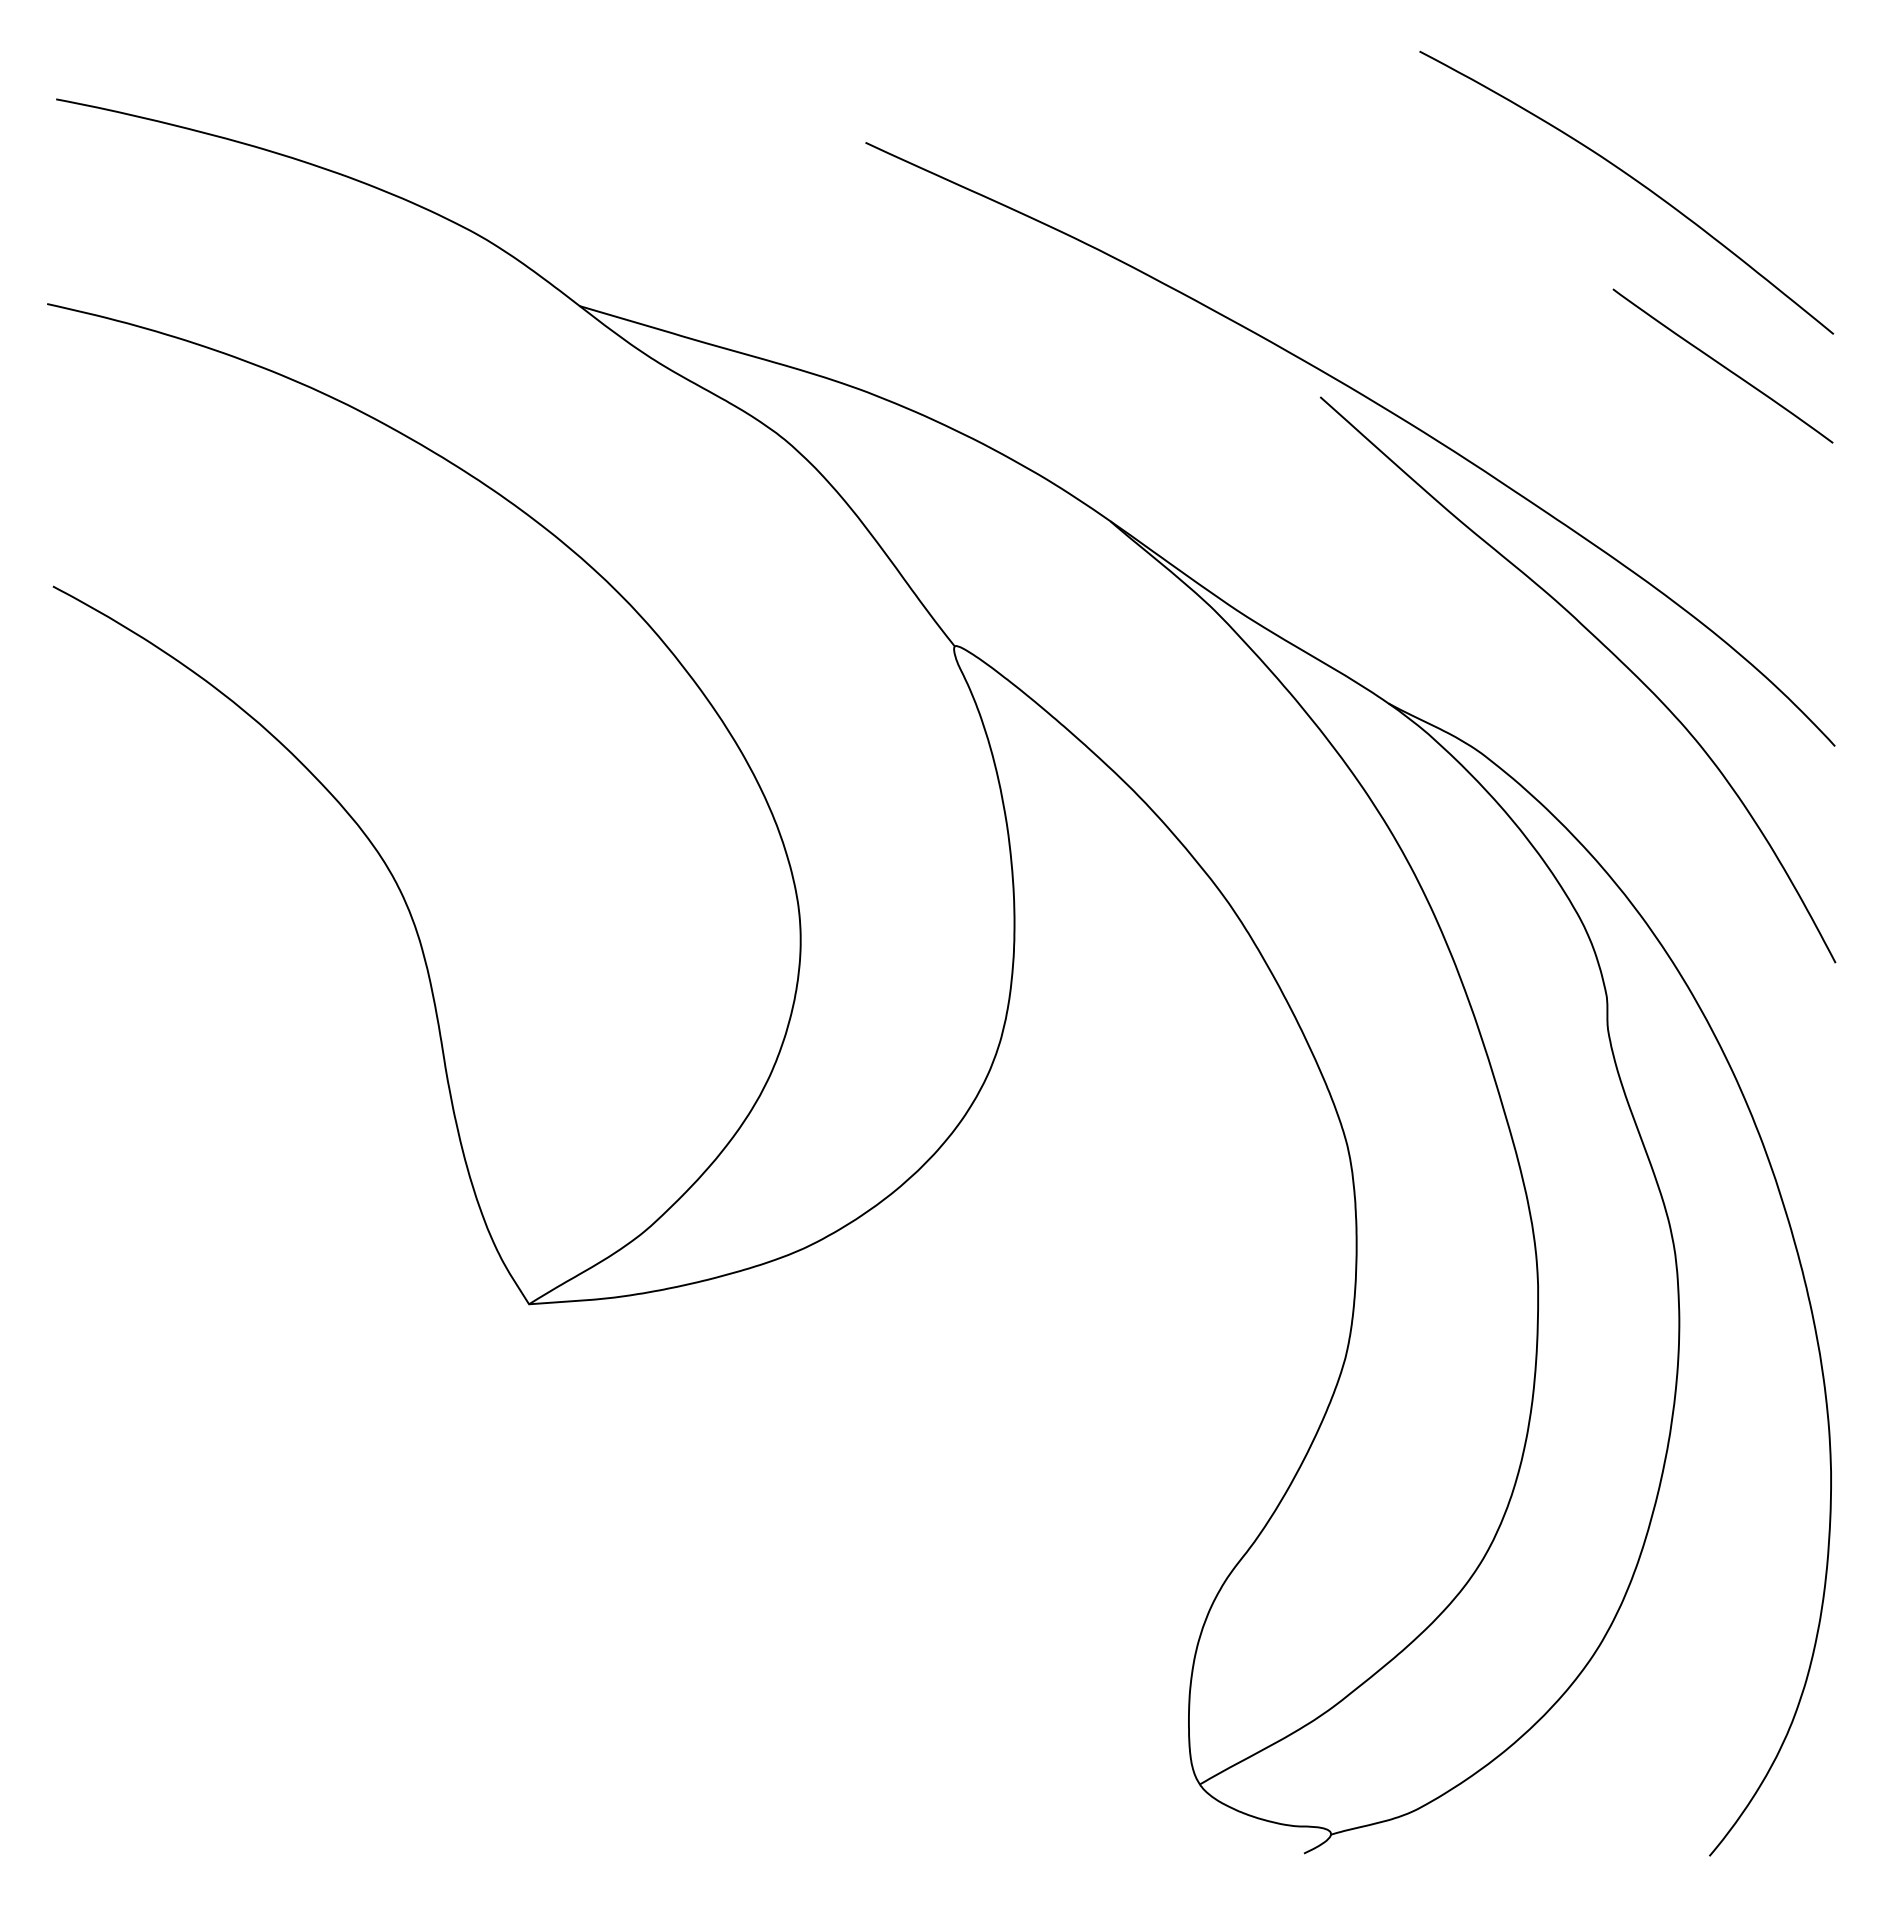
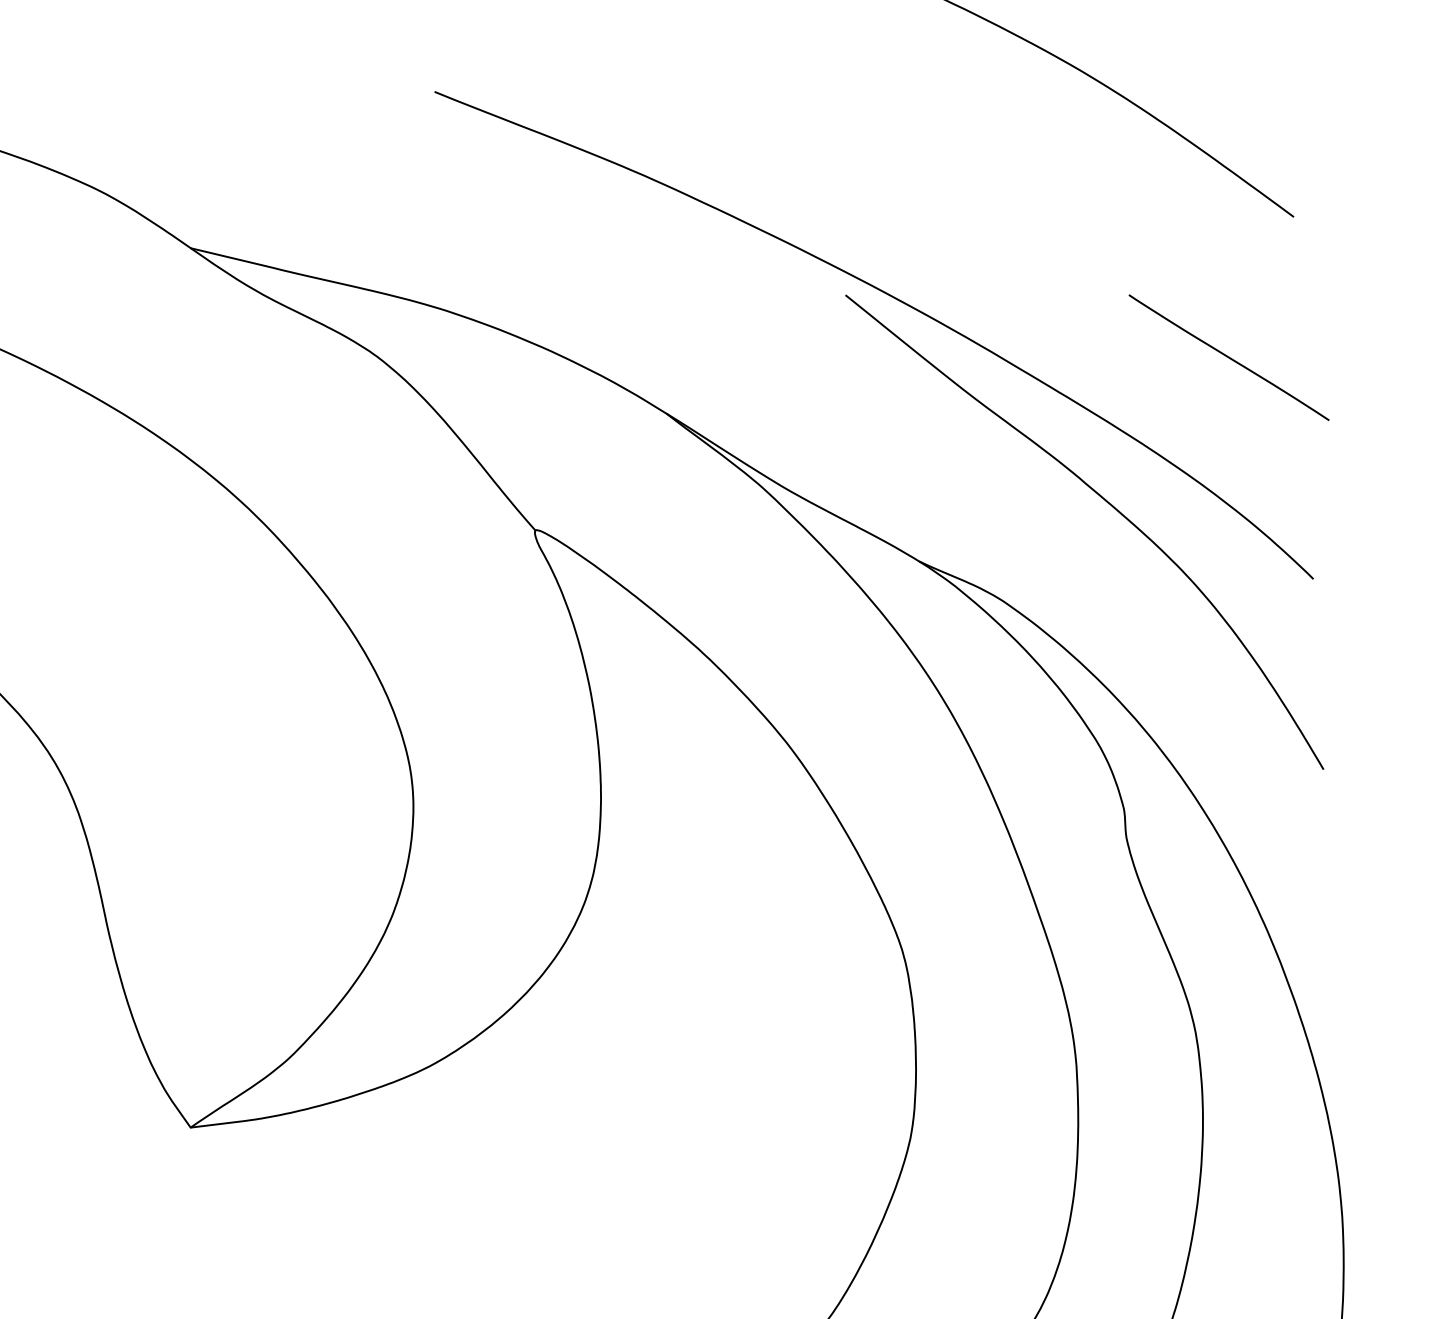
curve: (1722, 365) -> (1228, 357), moved

